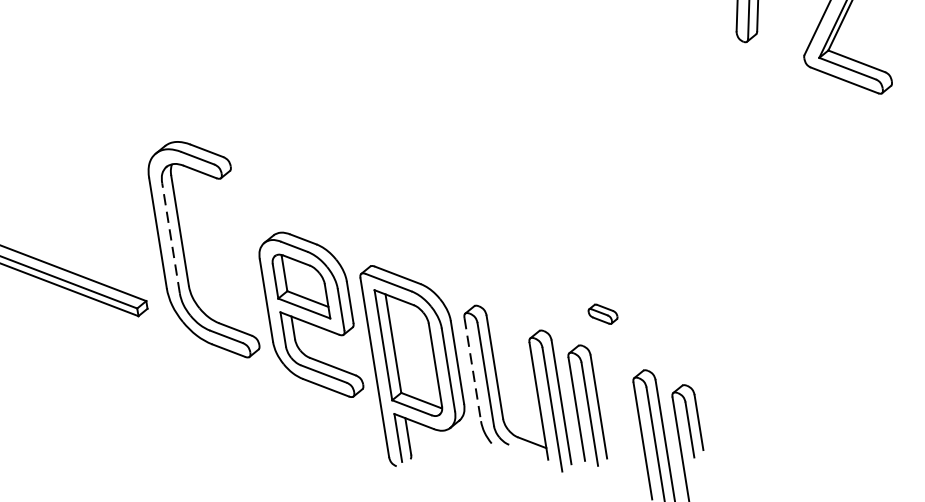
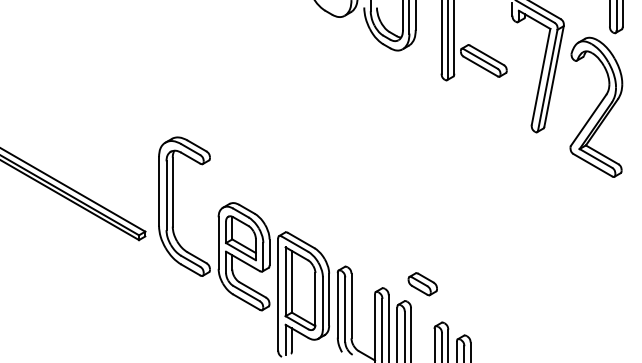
line: (170, 237) -> (166, 195), dashed -> solid
part: (602, 314) -> (422, 284), size x1.67
line: (472, 369) -> (337, 305), dashed -> solid

